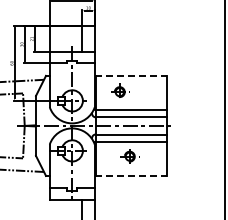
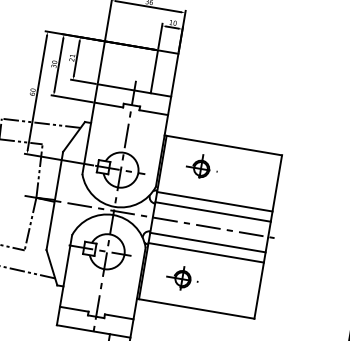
line: (130, 75) -> (223, 144), dashed -> solid
part: (129, 156) -> (181, 278), moved
line: (130, 175) -> (195, 308), dashed -> solid

